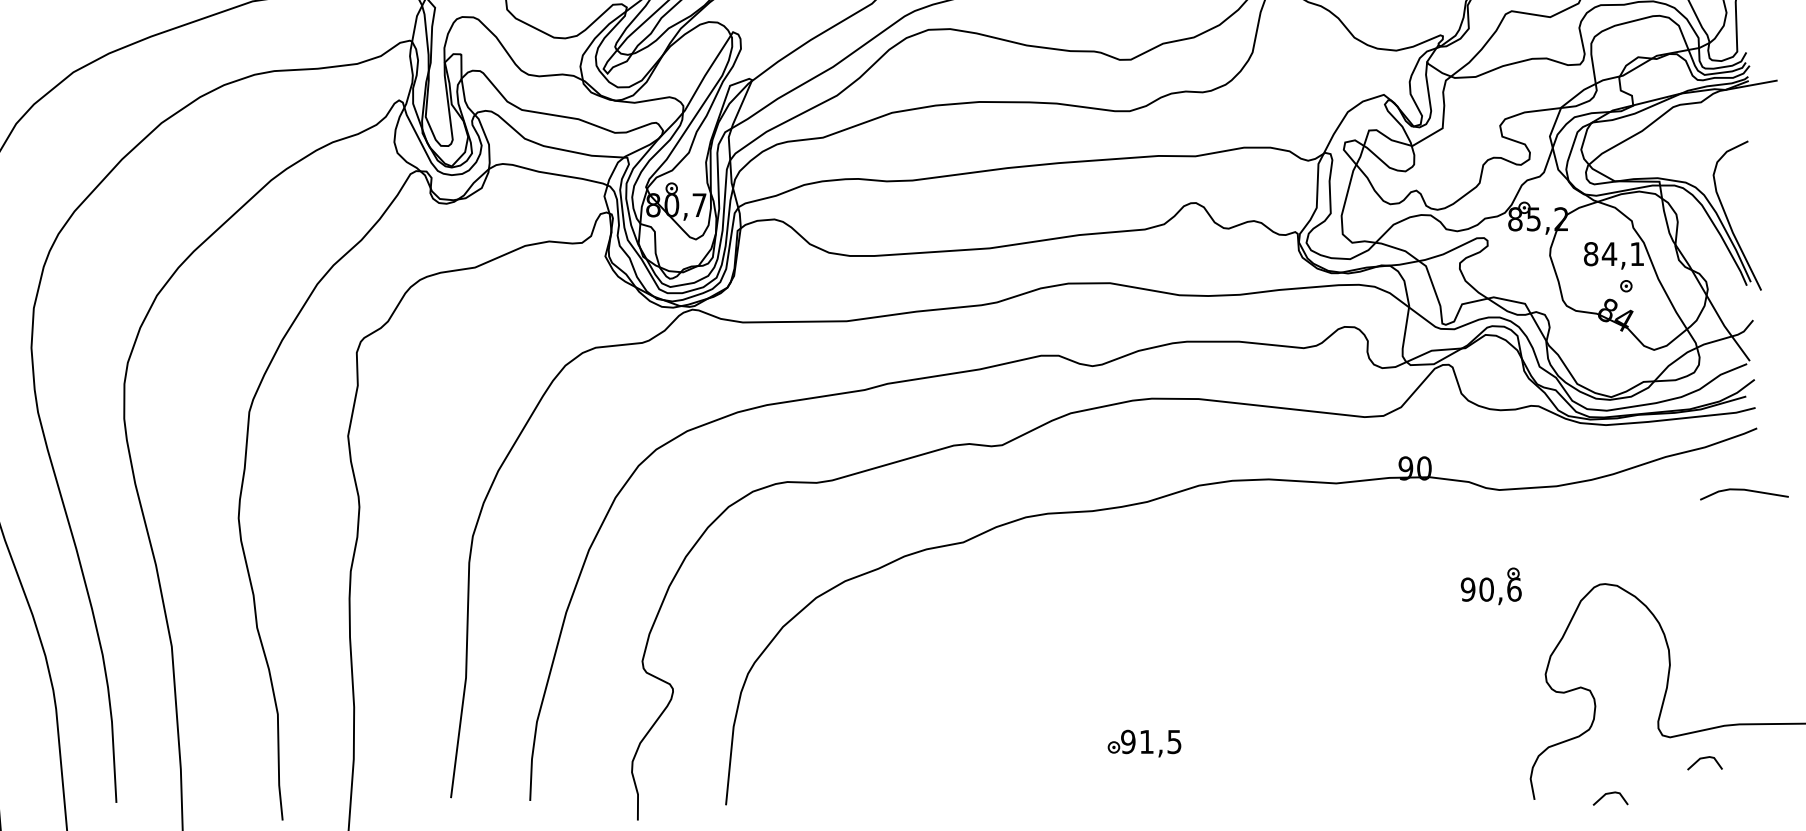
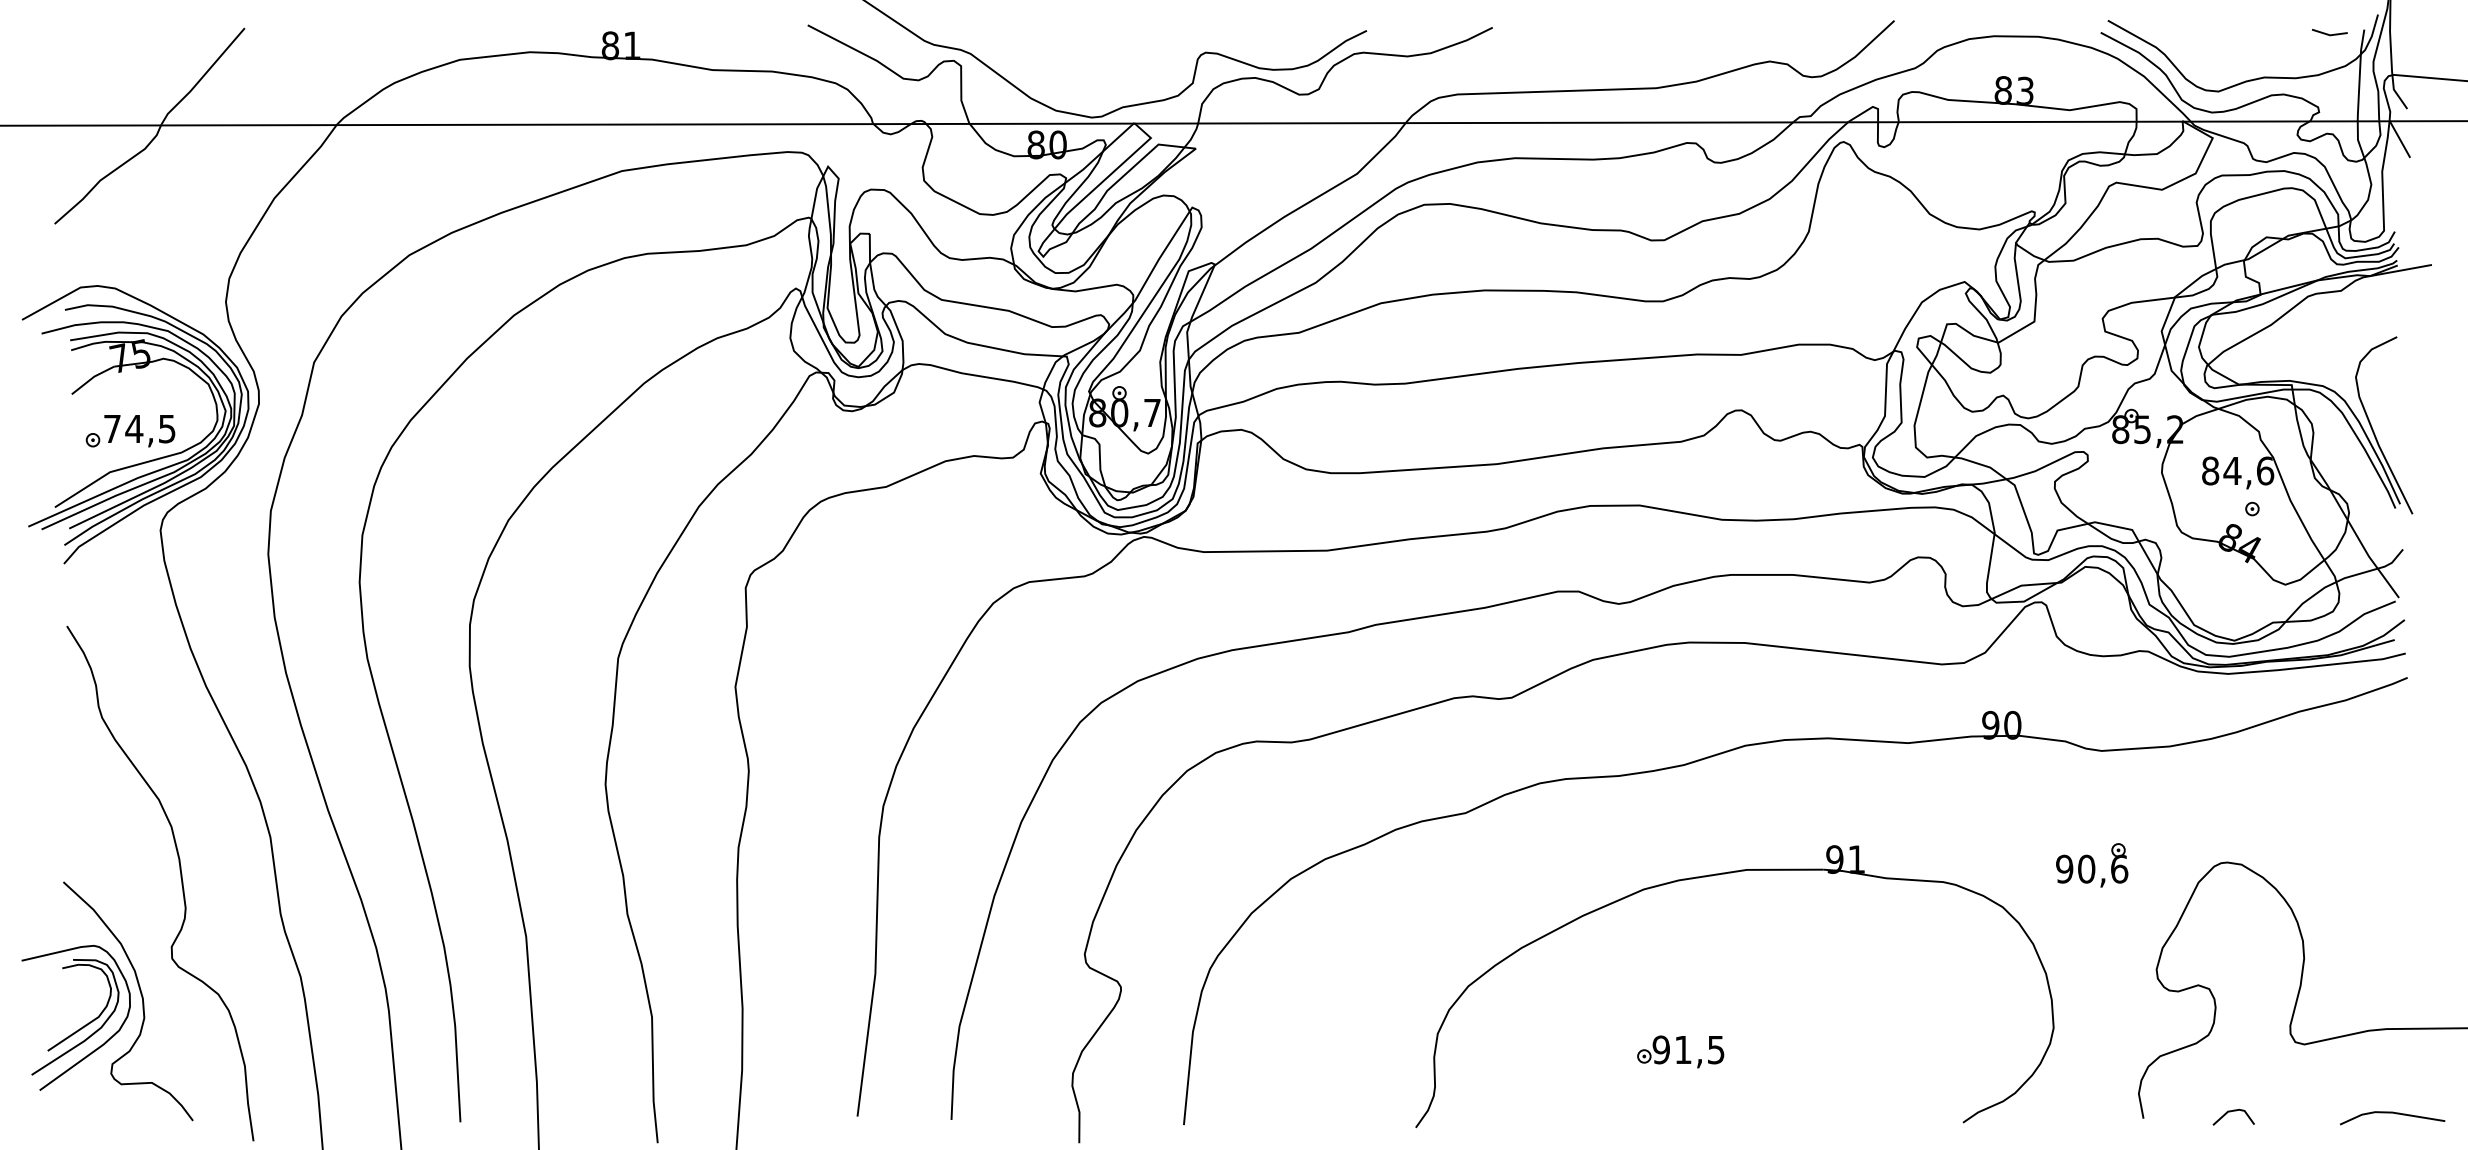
text: (1637, 253) -> (2265, 470), 84,1 -> 84,6
line: (1744, 490) -> (2392, 1113), moved
part: (1176, 594) -> (1718, 875), added
line: (1704, 758) -> (2345, 1069), removed

